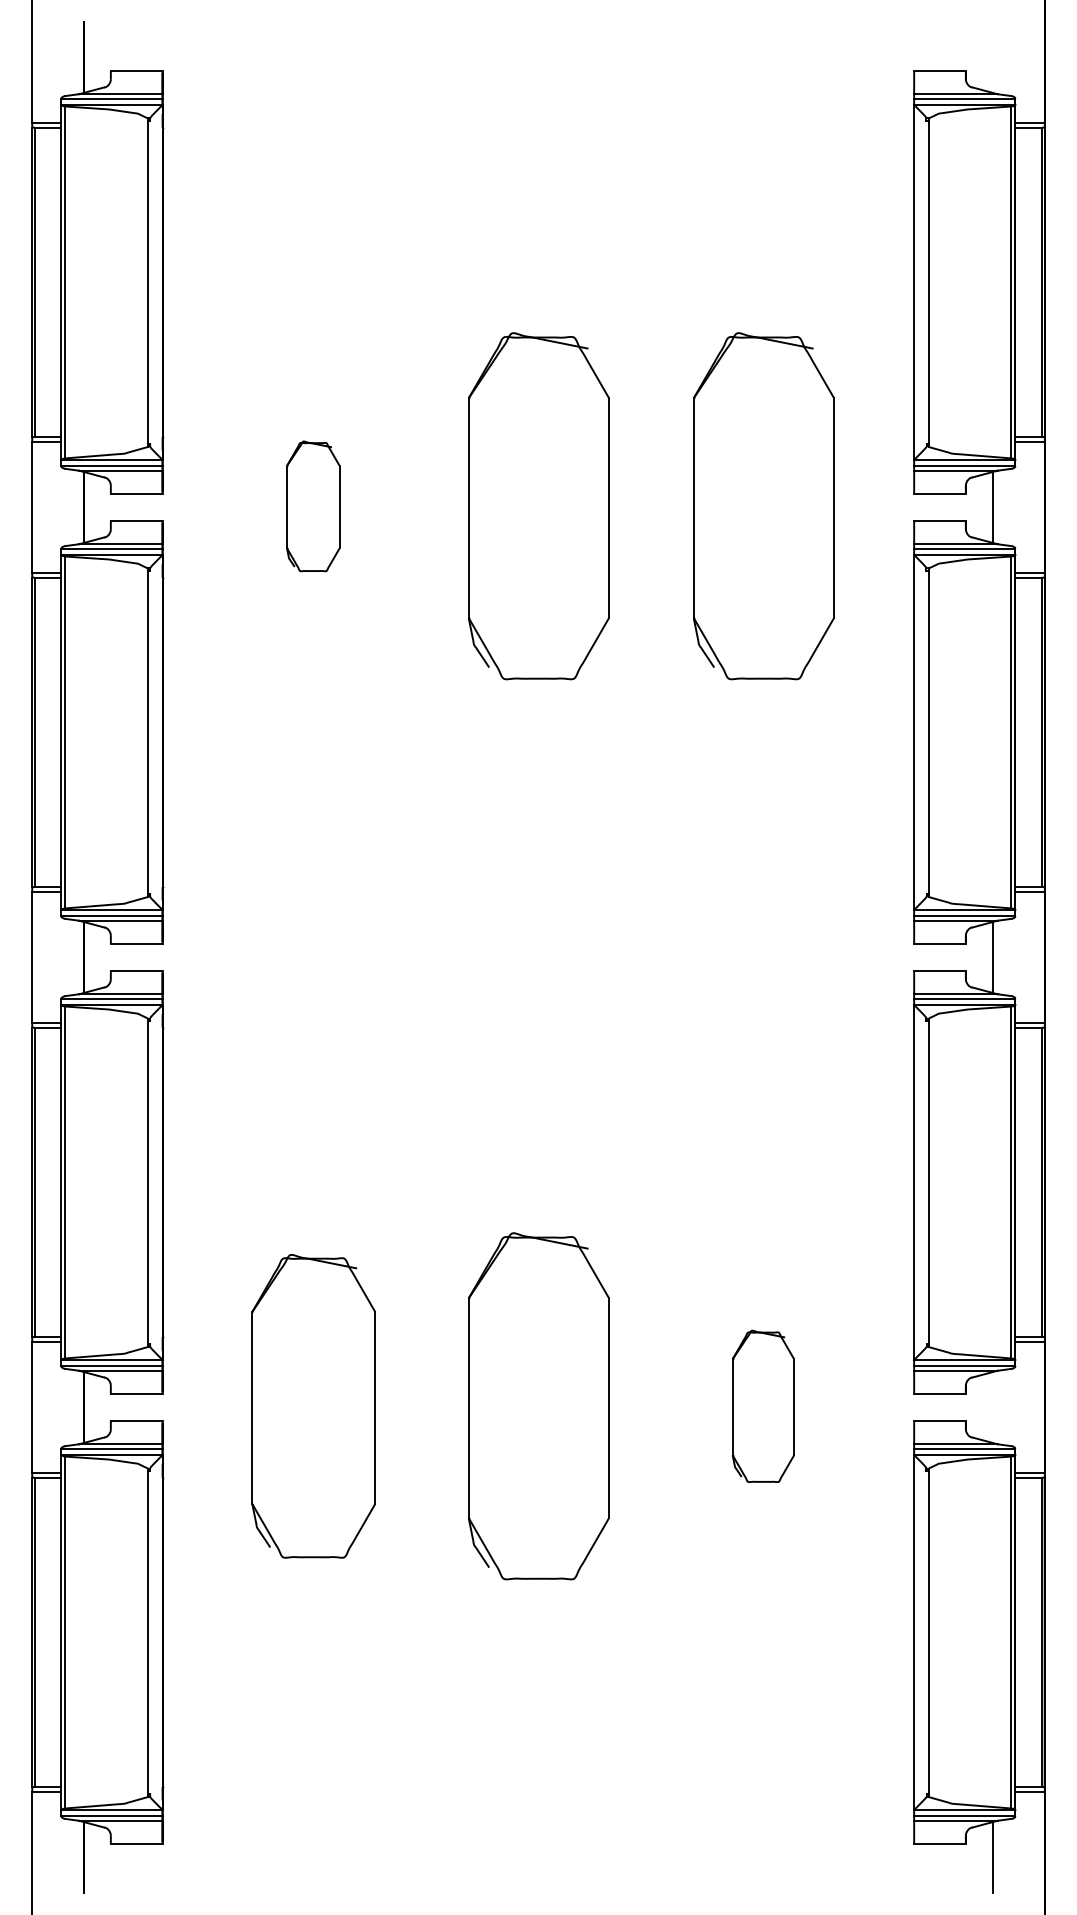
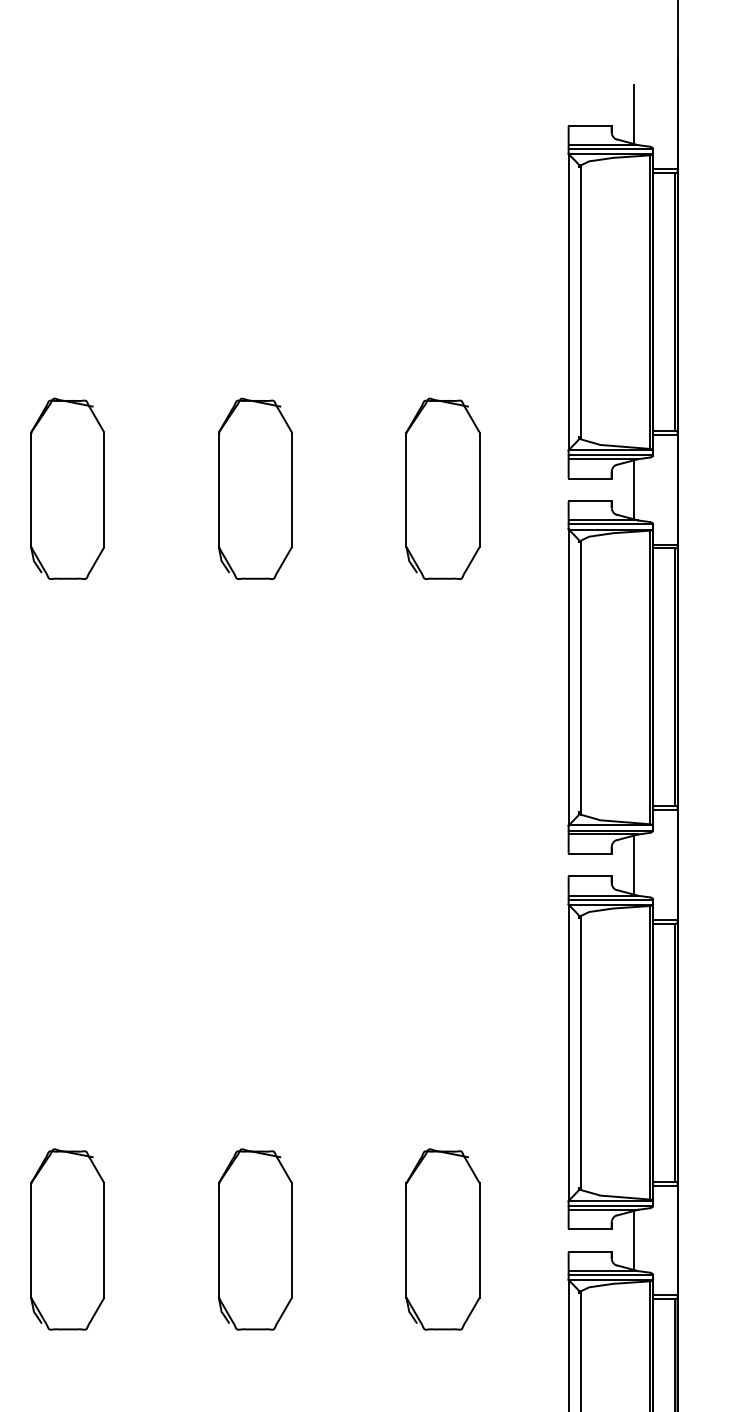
line: (993, 57) -> (634, 114), added
part: (312, 506) -> (66, 489), size x1.67
part: (537, 506) -> (254, 489), size x0.62
part: (762, 506) -> (442, 489), size x0.62
part: (312, 1406) -> (66, 1239), size x0.71
part: (537, 1406) -> (254, 1239), size x0.62
part: (762, 1406) -> (442, 1239), size x1.43
line: (993, 1407) -> (634, 1240), added

